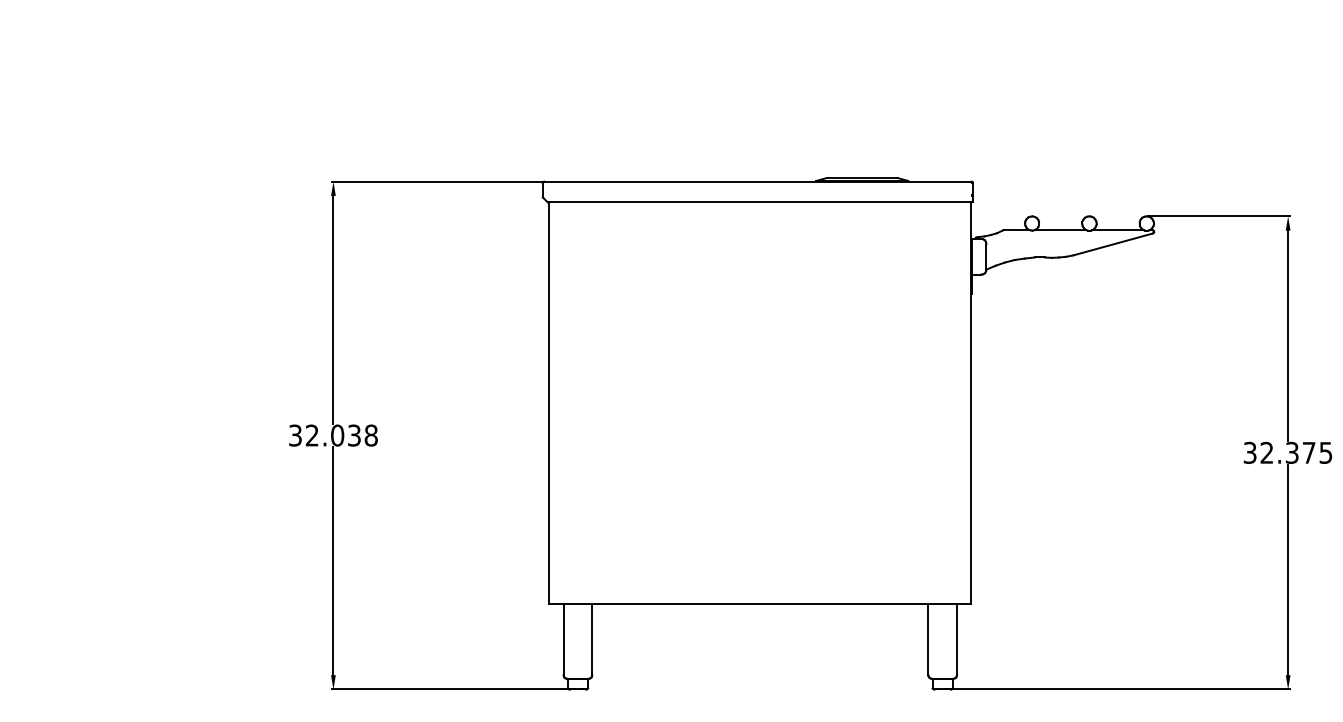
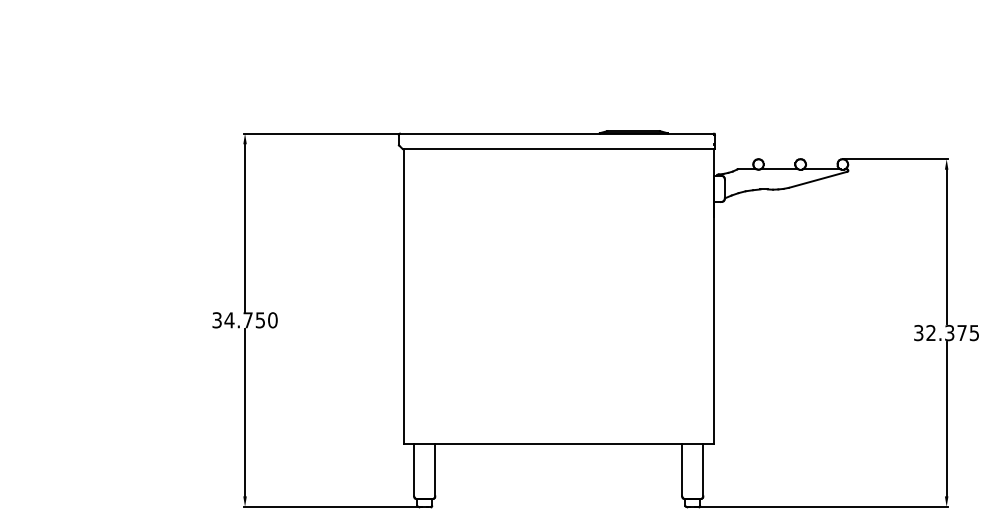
text: (341, 435) -> (250, 320), 32.038 -> 34.750

